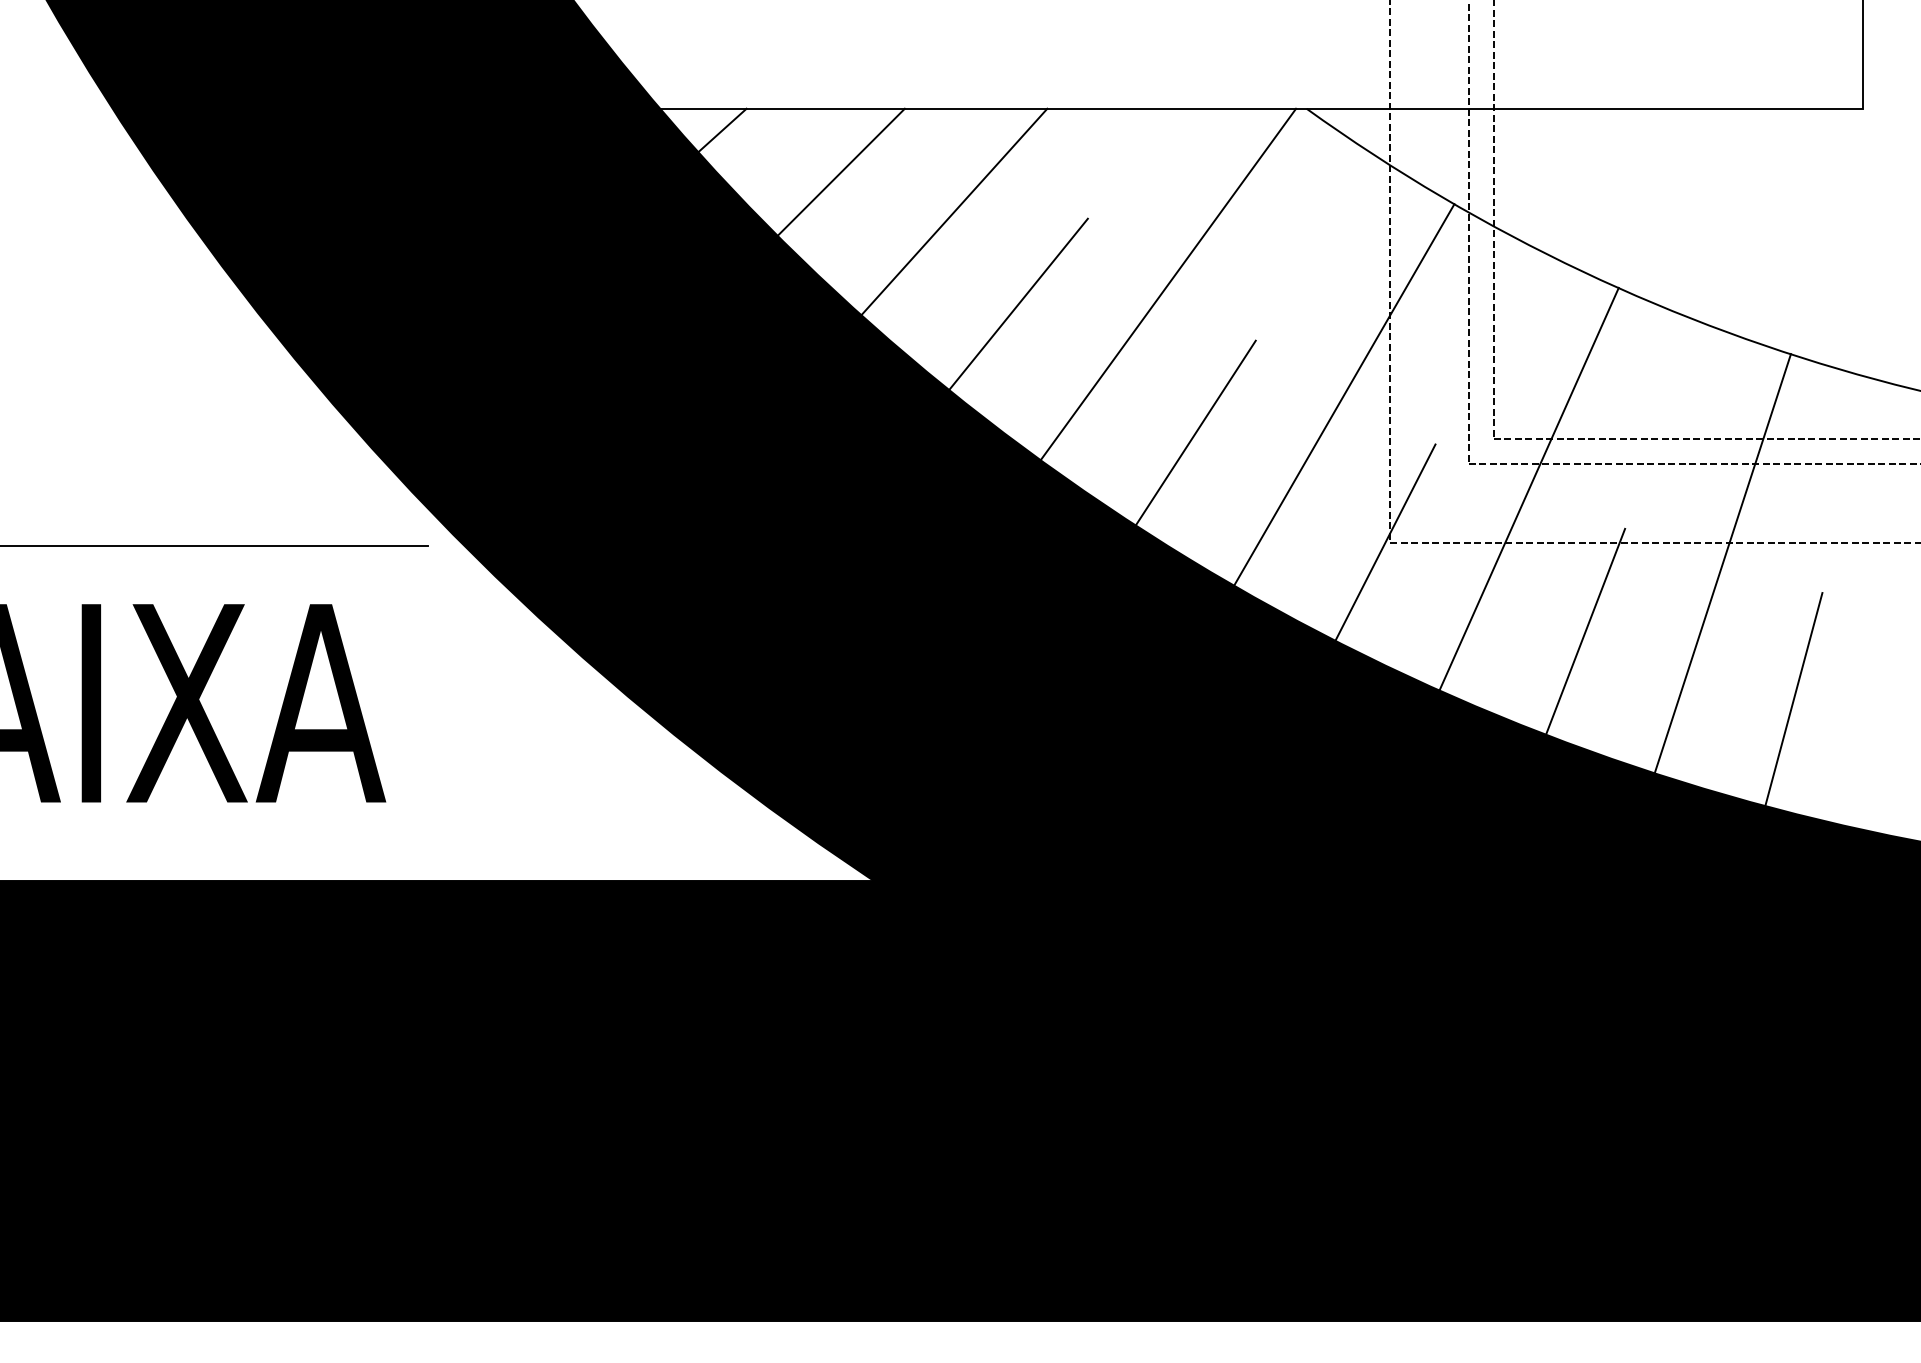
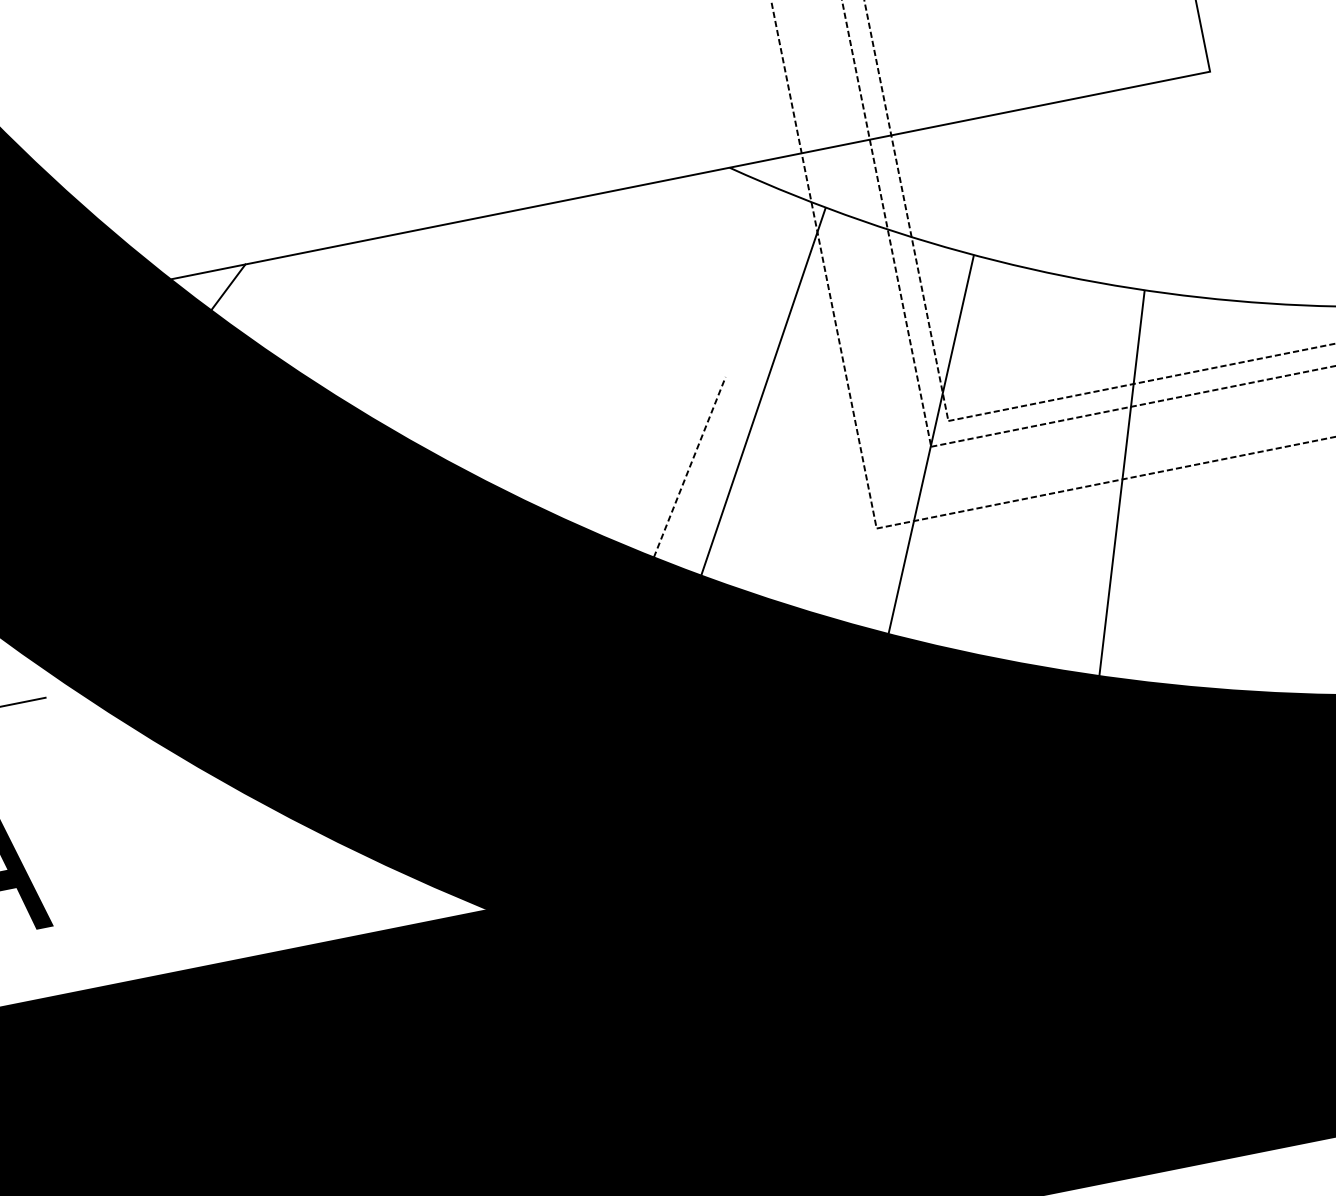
line: (840, 171) -> (337, 302), removed
line: (954, 211) -> (442, 317), removed
line: (1168, 284) -> (640, 343), removed
line: (1018, 303) -> (514, 385), removed
line: (1344, 394) -> (763, 391), moved
line: (1196, 432) -> (690, 466), solid -> dashed
line: (1528, 488) -> (930, 444), moved
line: (1385, 542) -> (872, 529), removed
line: (1722, 563) -> (1121, 483), moved
line: (1585, 631) -> (1060, 571), removed
line: (1793, 699) -> (1252, 594), removed

